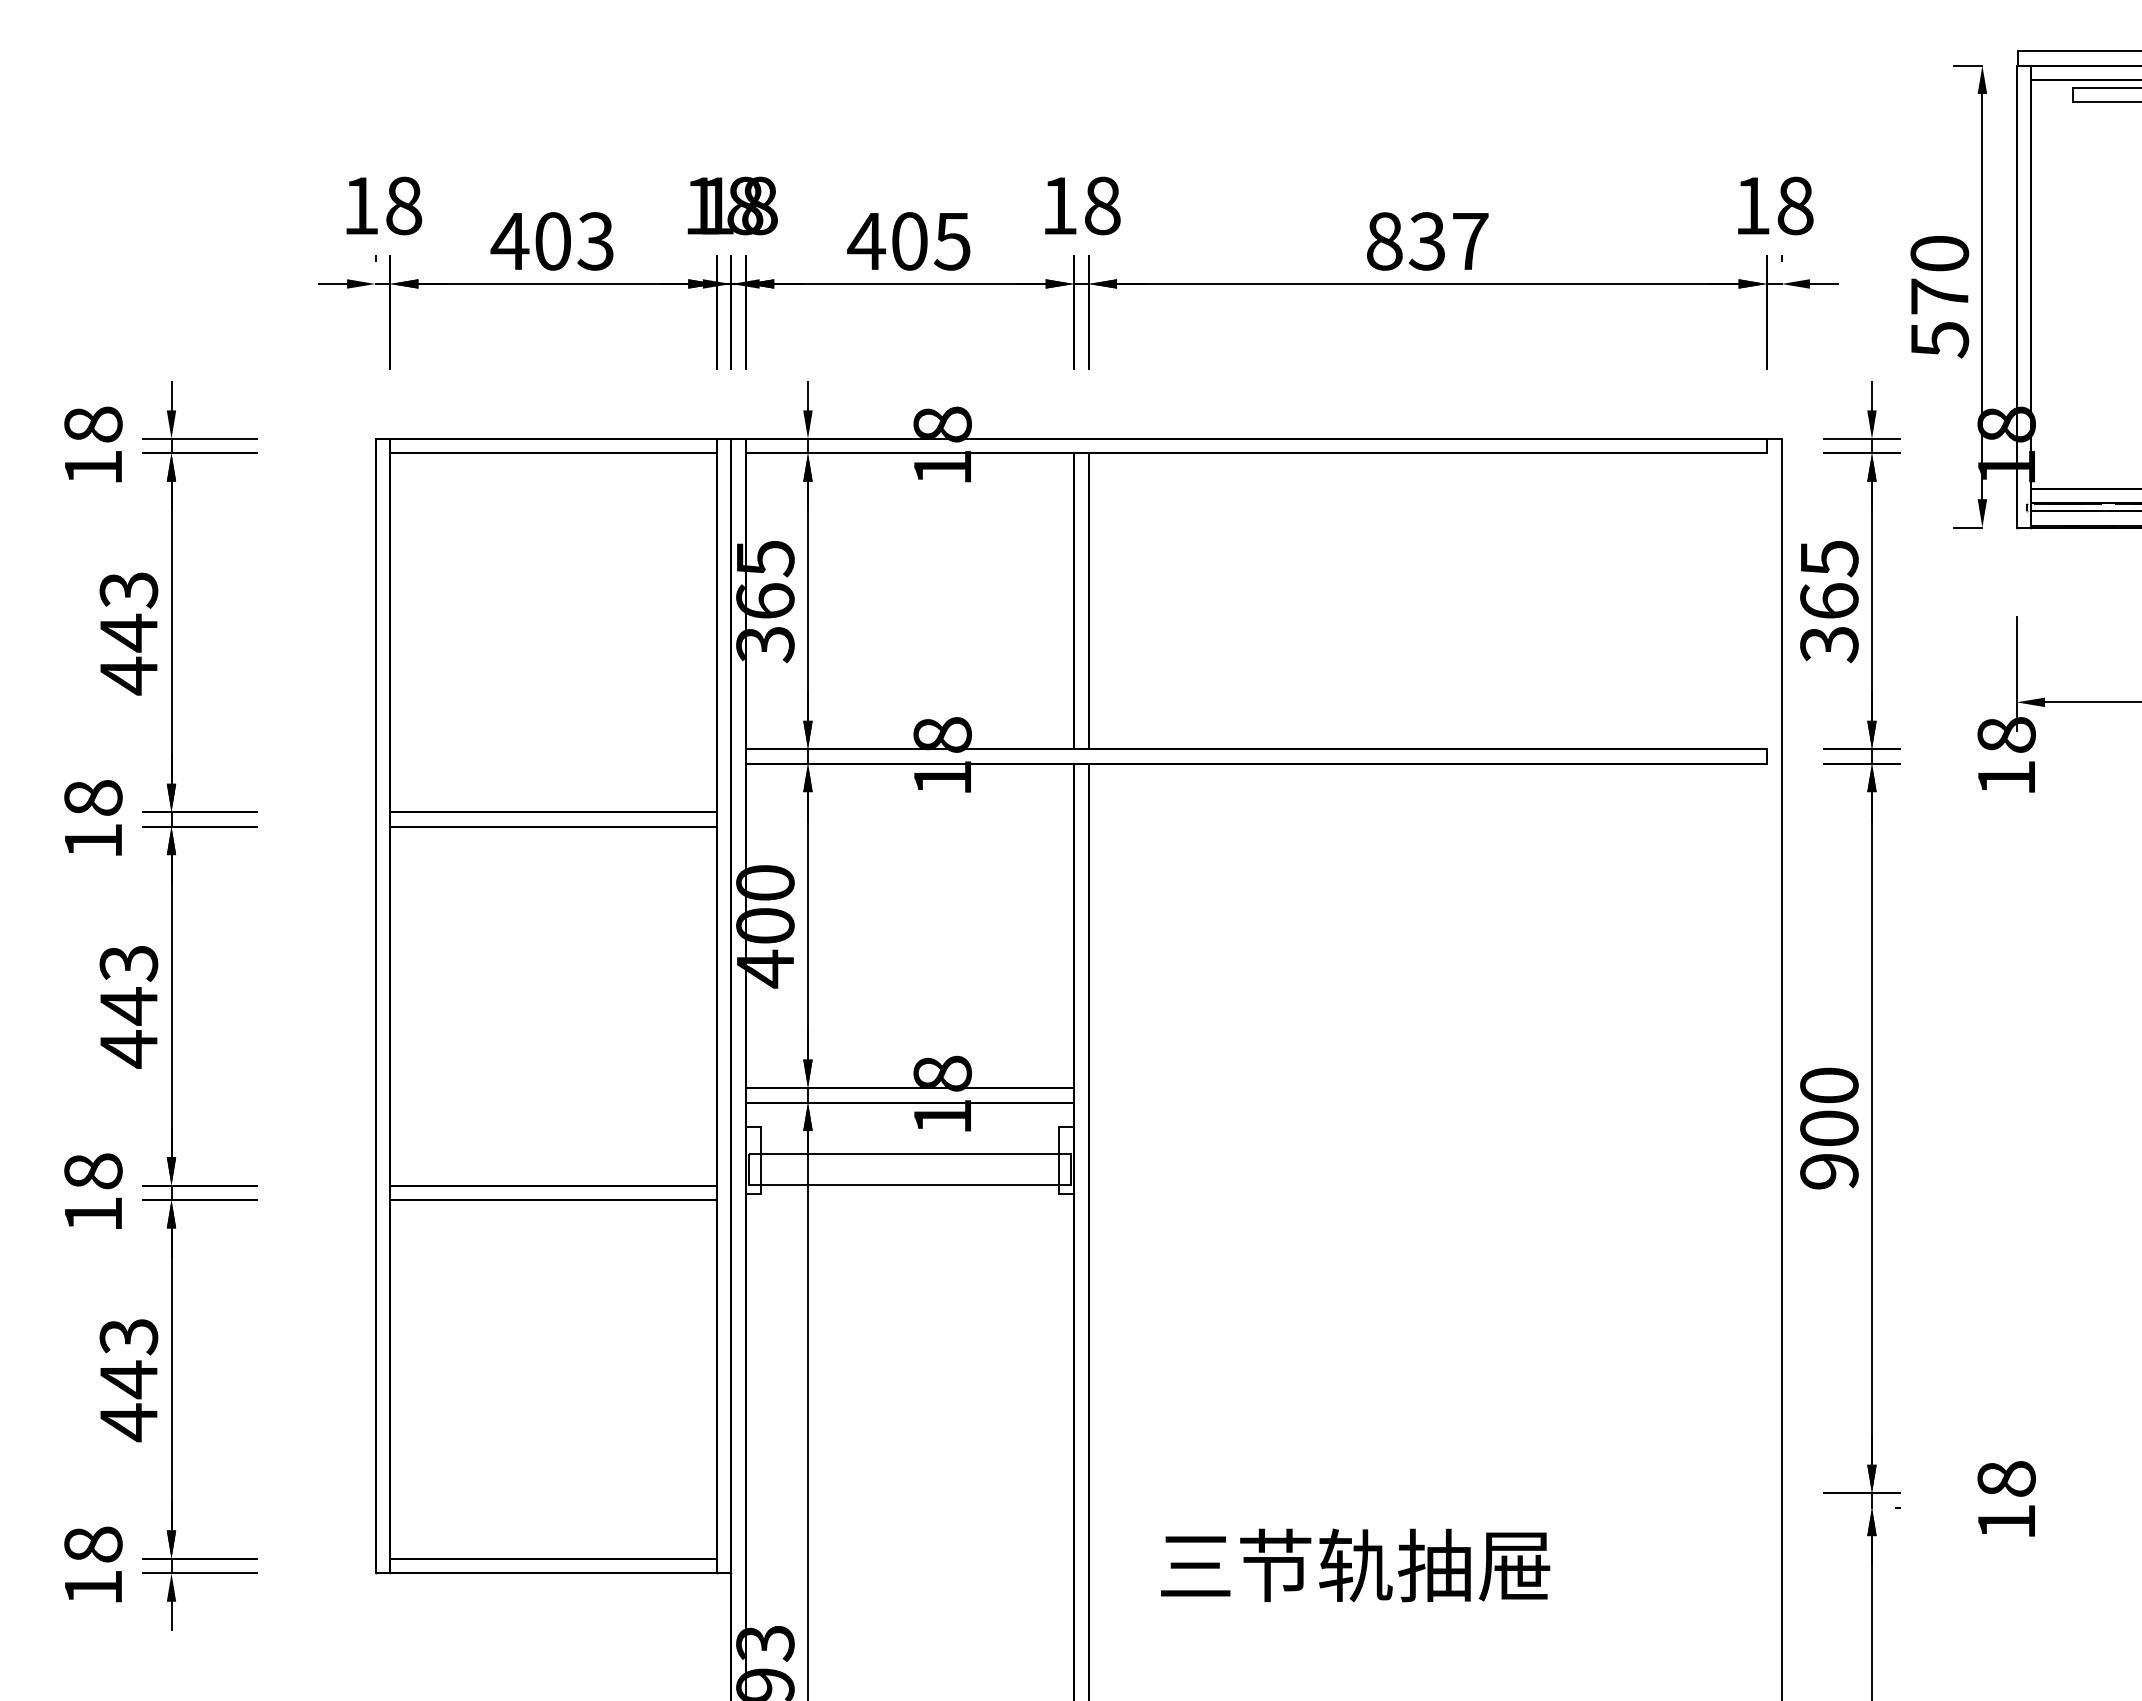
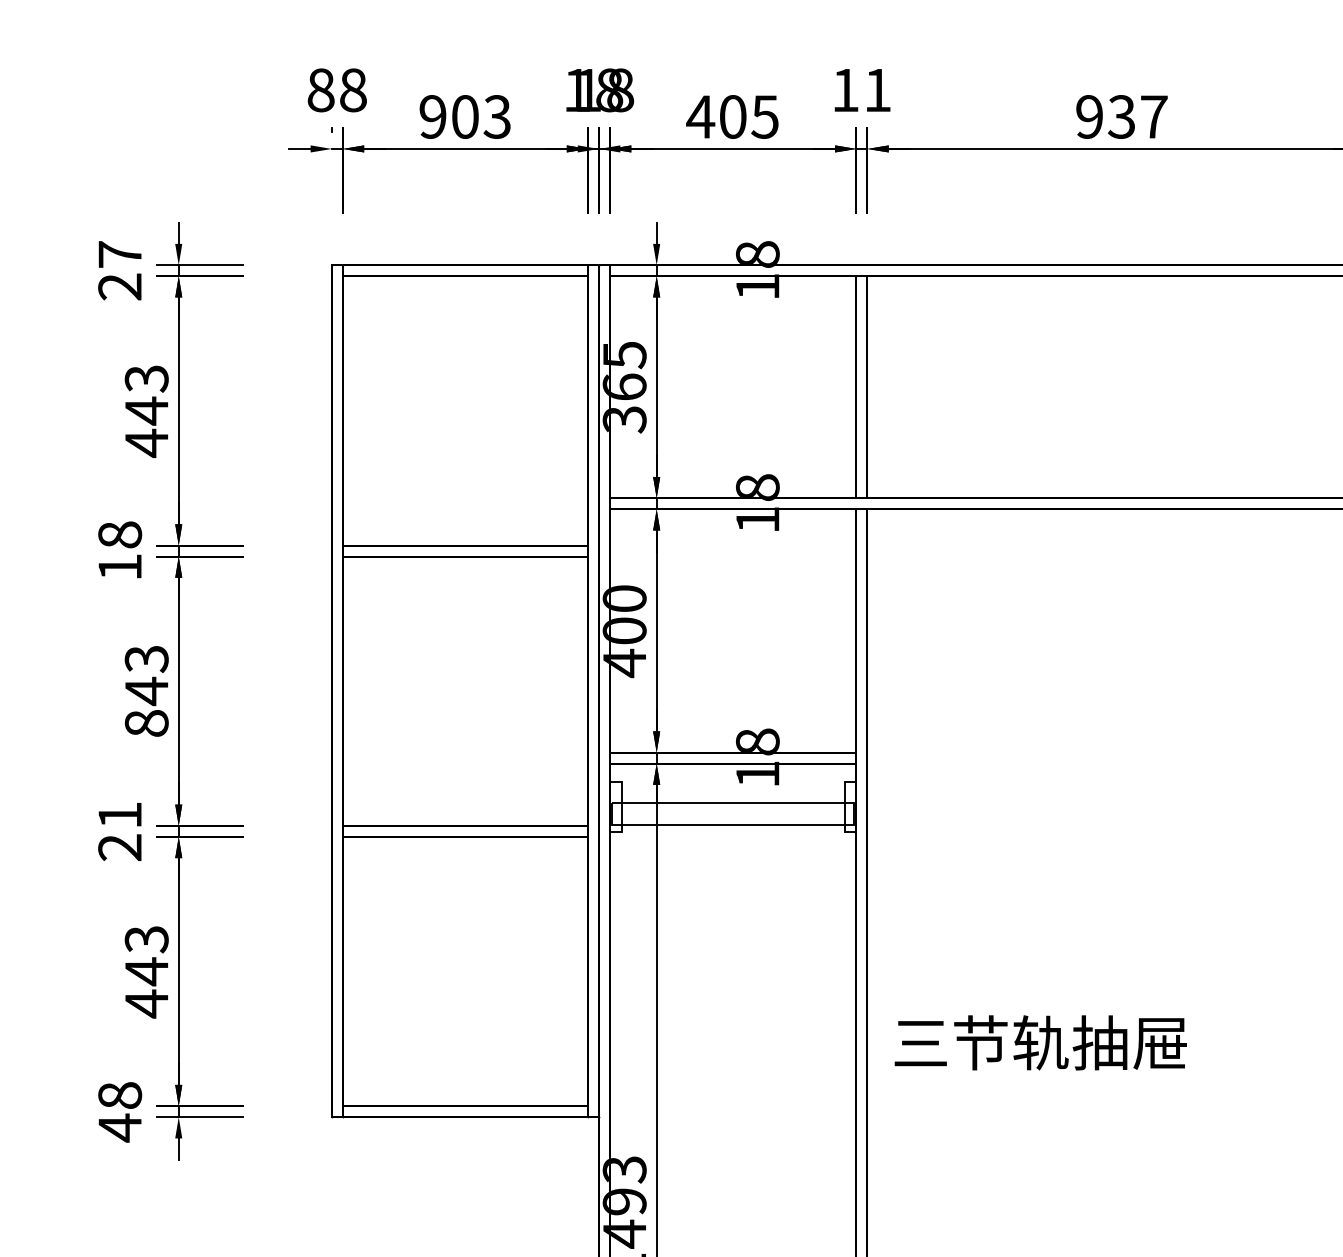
text: (361, 205) -> (321, 90), 18 -> 88
text: (1102, 205) -> (877, 90), 18 -> 11
text: (509, 241) -> (432, 117), 403 -> 903
text: (1384, 241) -> (1089, 117), 837 -> 937
text: (93, 445) -> (120, 270), 18 -> 27
text: (128, 1049) -> (146, 723), 443 -> 843
text: (93, 1192) -> (120, 831), 18 -> 21
text: (1355, 1565) -> (1040, 1042), moved
text: (93, 1587) -> (120, 1127), 18 -> 48

